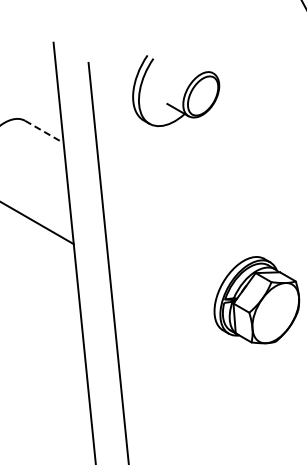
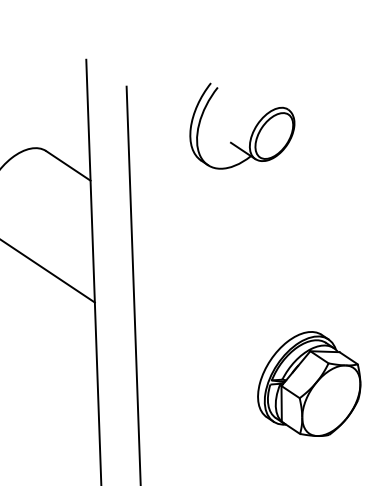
part: (184, 93) -> (252, 131), moved
line: (44, 132) -> (68, 166), dashed -> solid

